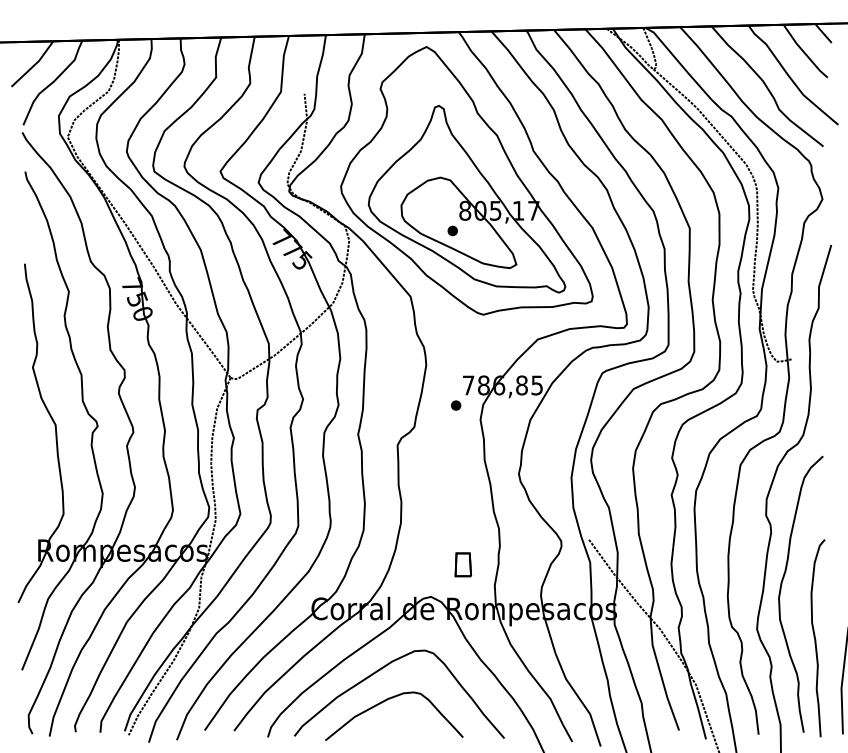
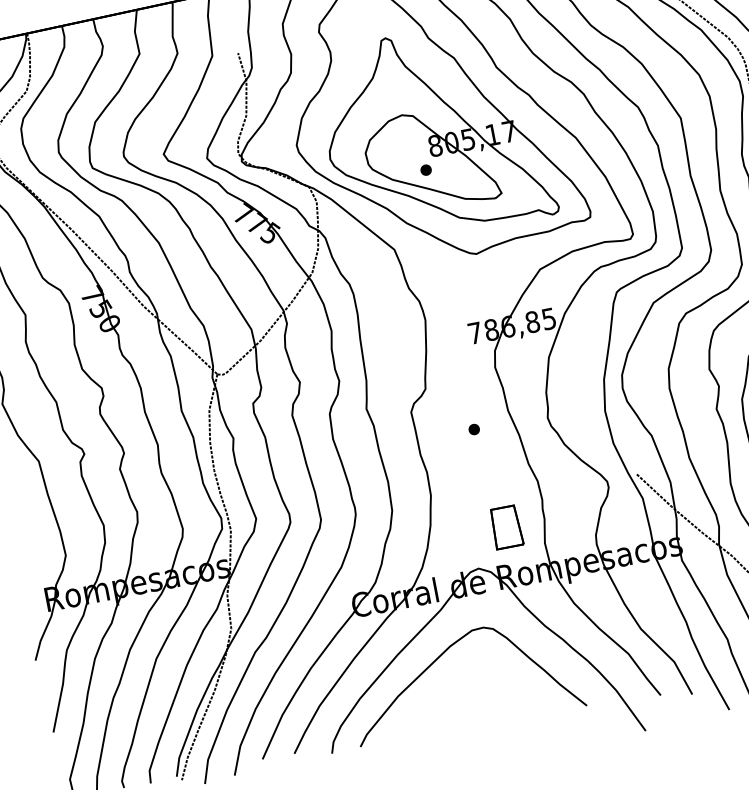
part: (456, 405) -> (474, 429), moved
part: (463, 564) -> (506, 527), size x1.6
part: (390, 699) -> (456, 687), removed

